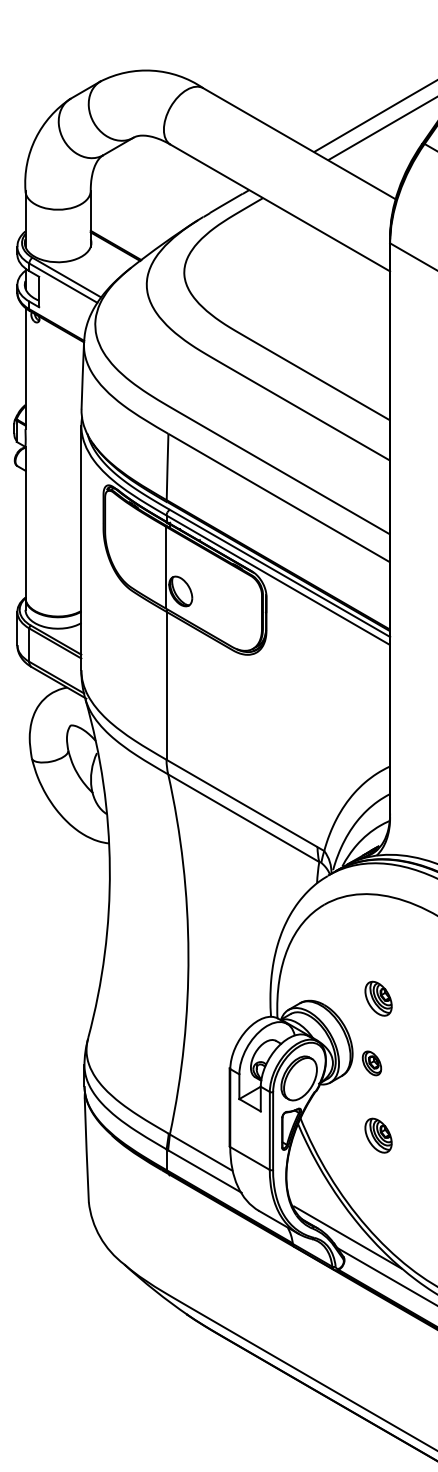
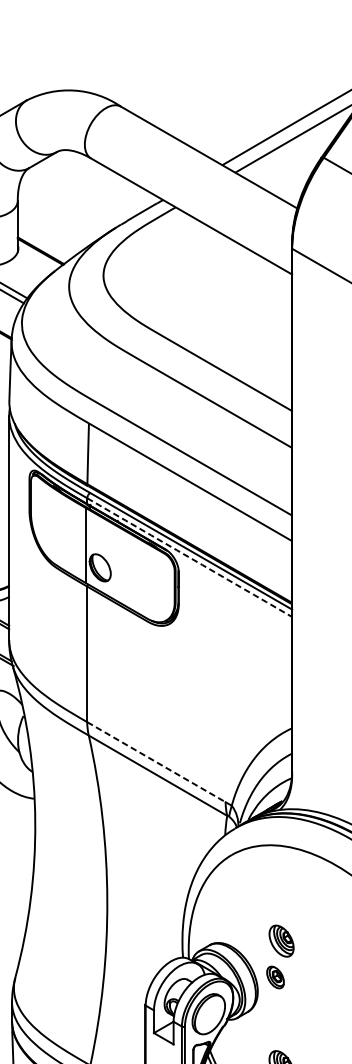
arc: (278, 580) -> (189, 557), solid -> dashed
arc: (242, 803) -> (156, 762), solid -> dashed
part: (371, 1063) -> (275, 977), moved

